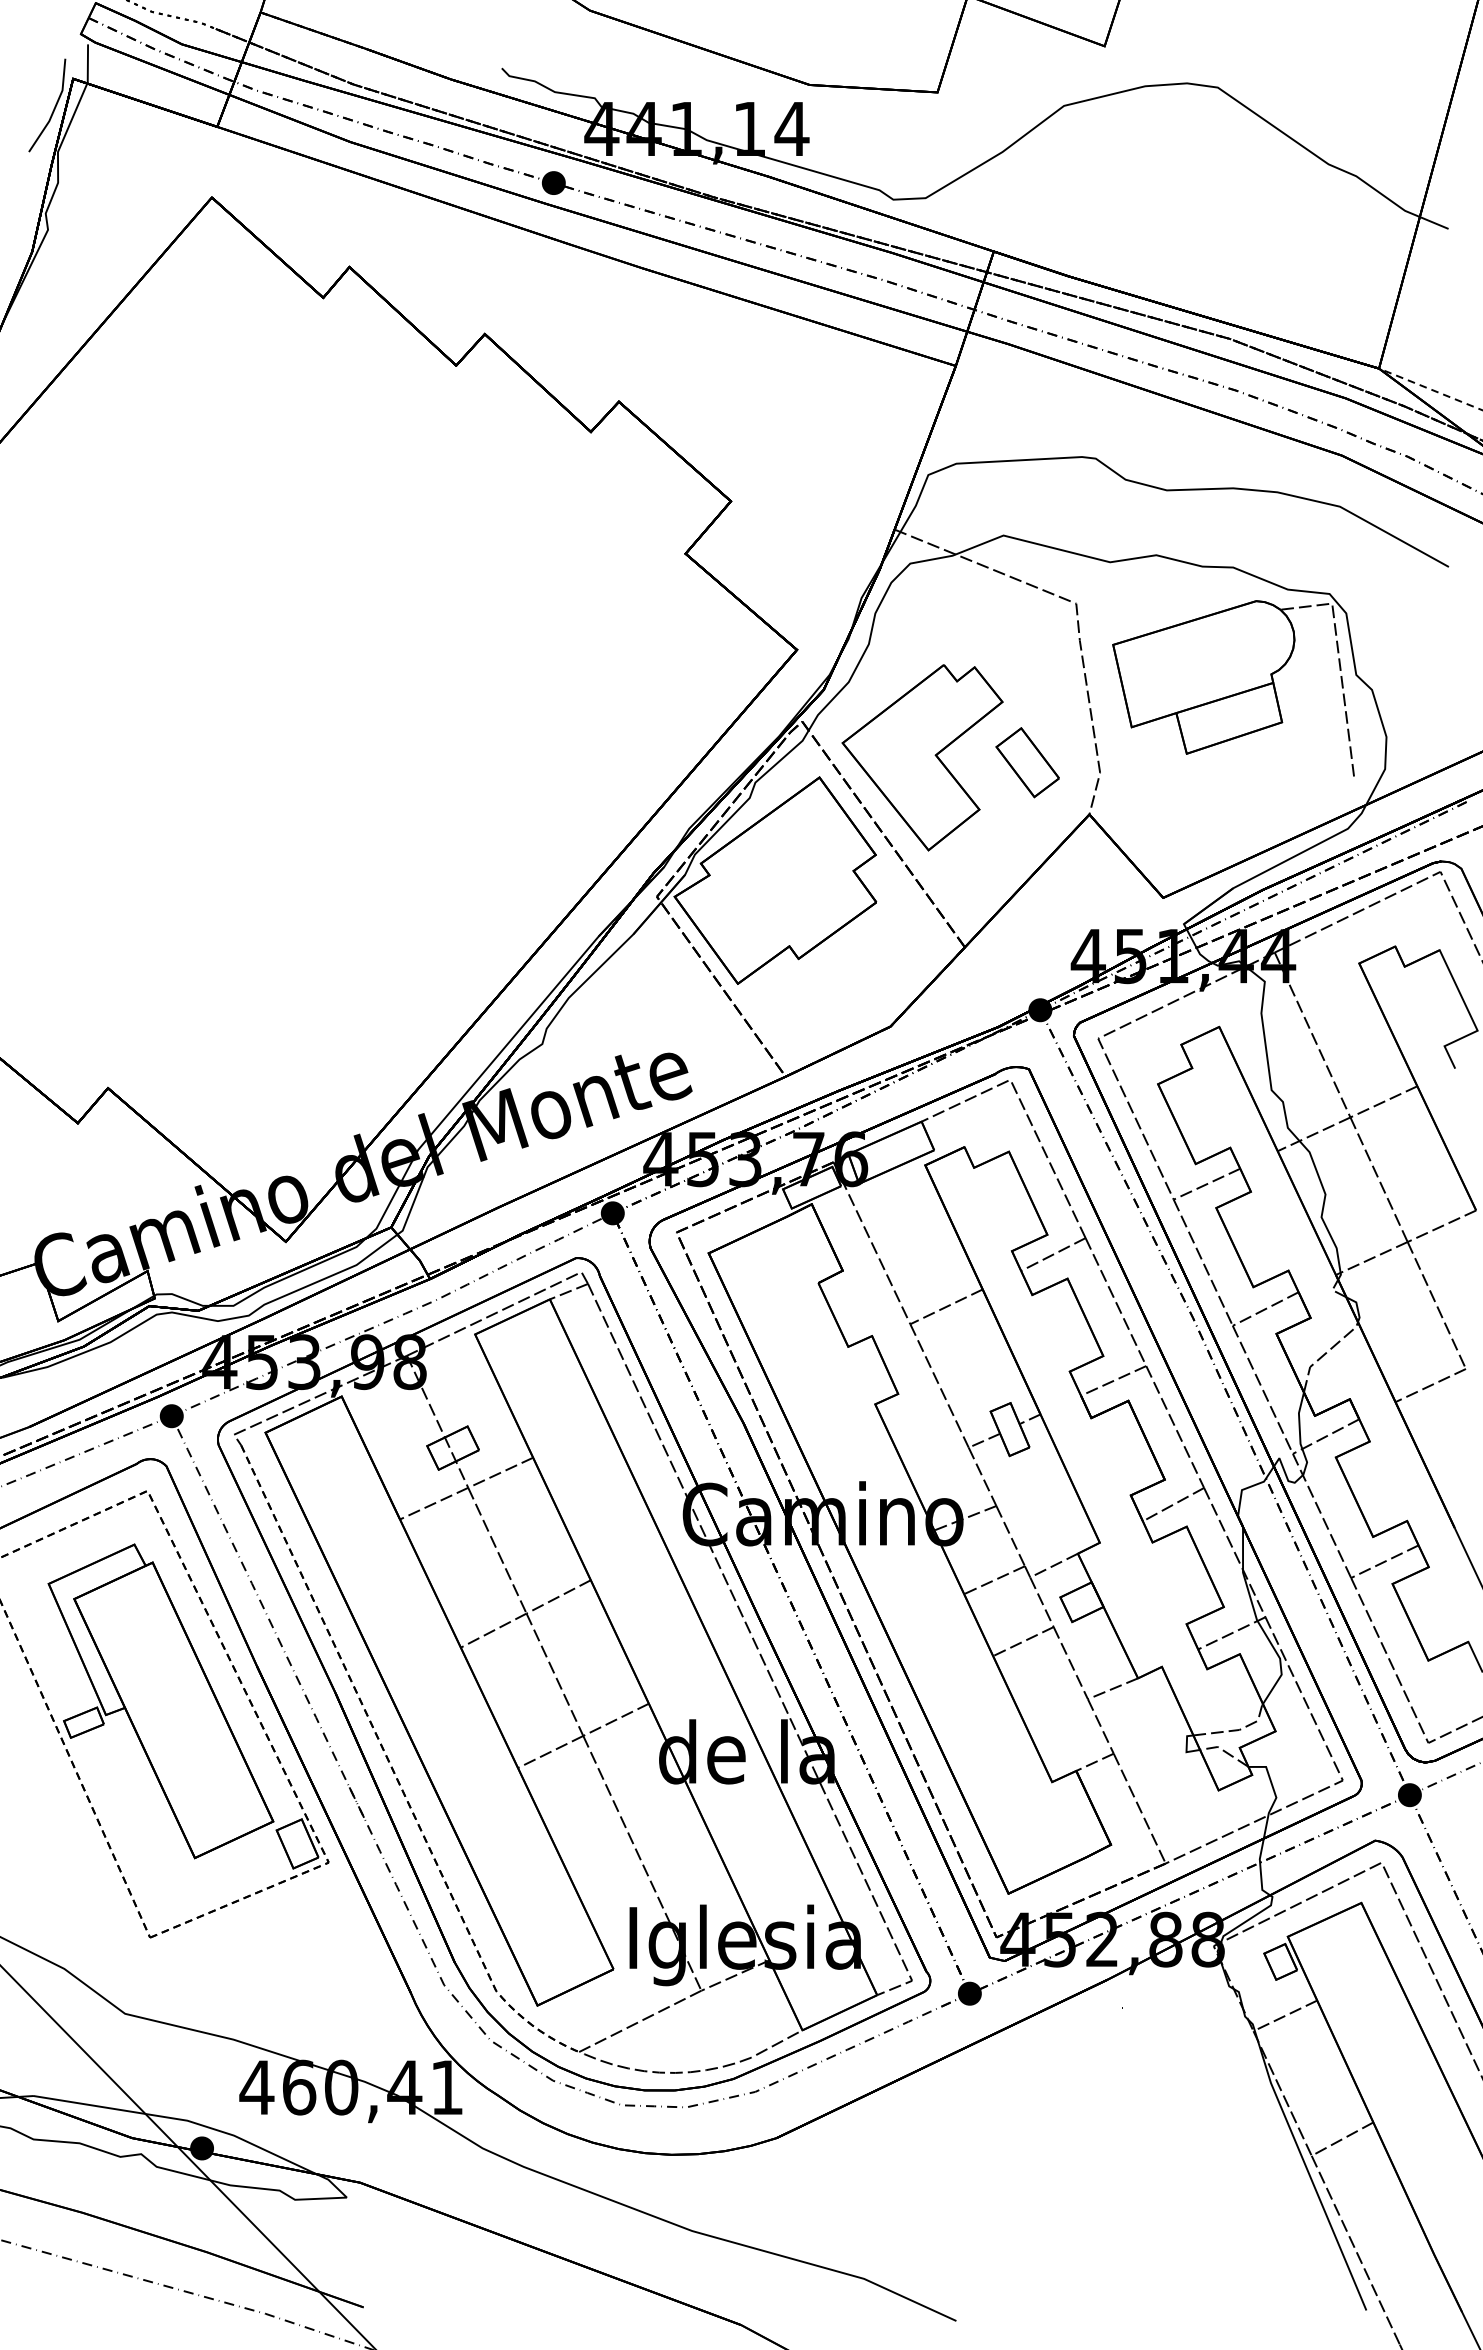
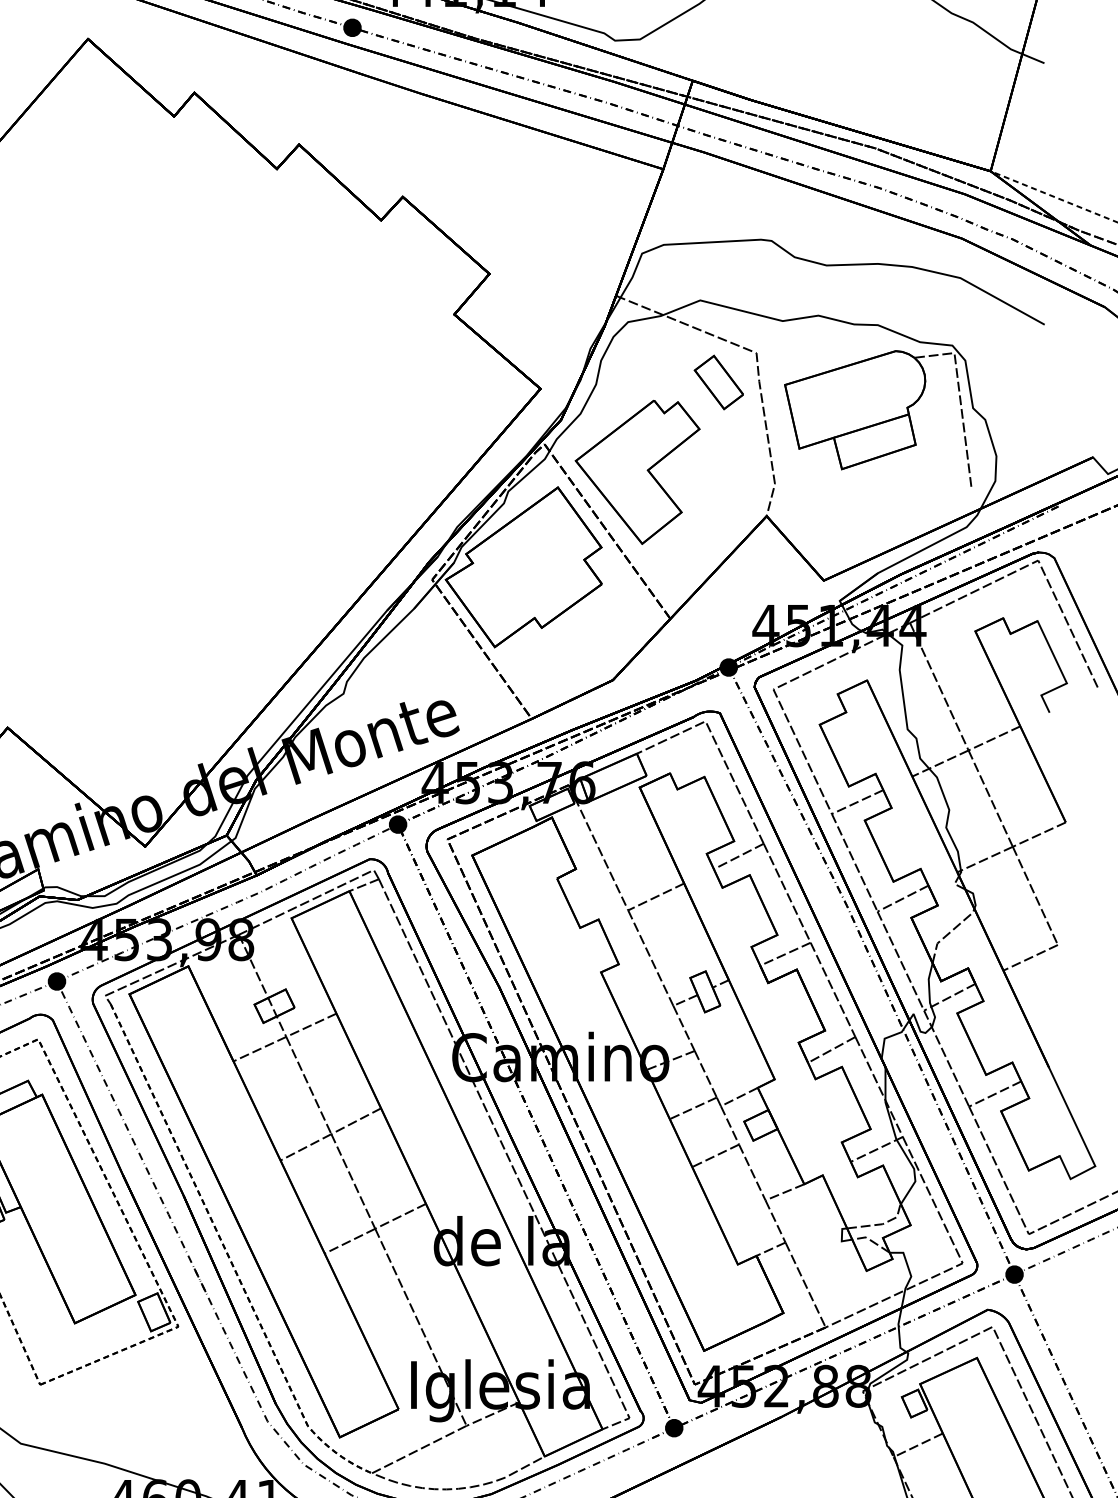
part: (1027, 762) -> (718, 382), moved

